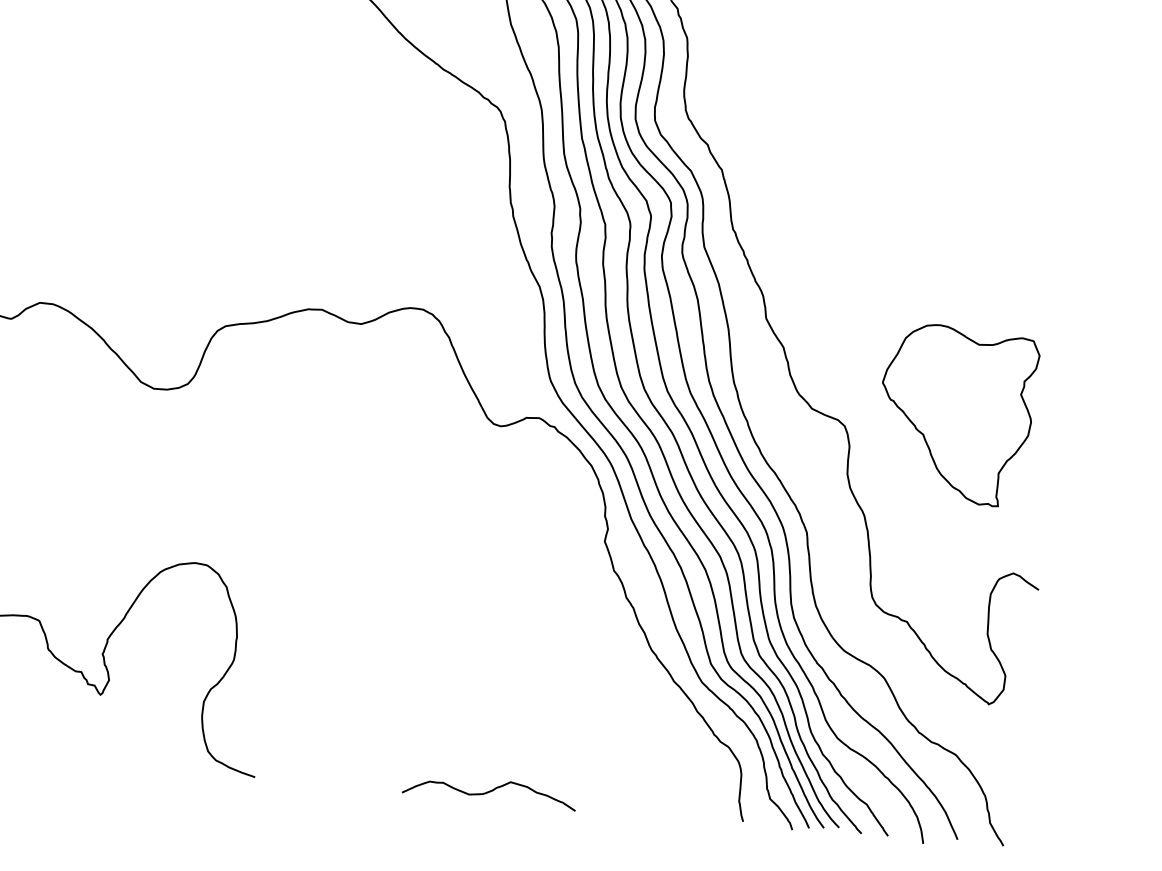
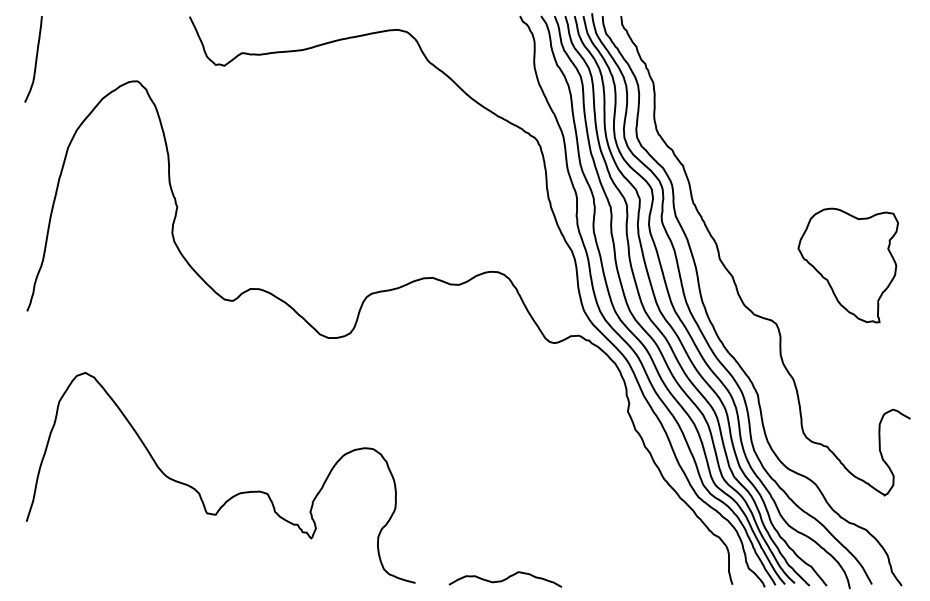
part: (956, 414) -> (847, 265), moved
curve: (489, 791) -> (505, 579), moved

